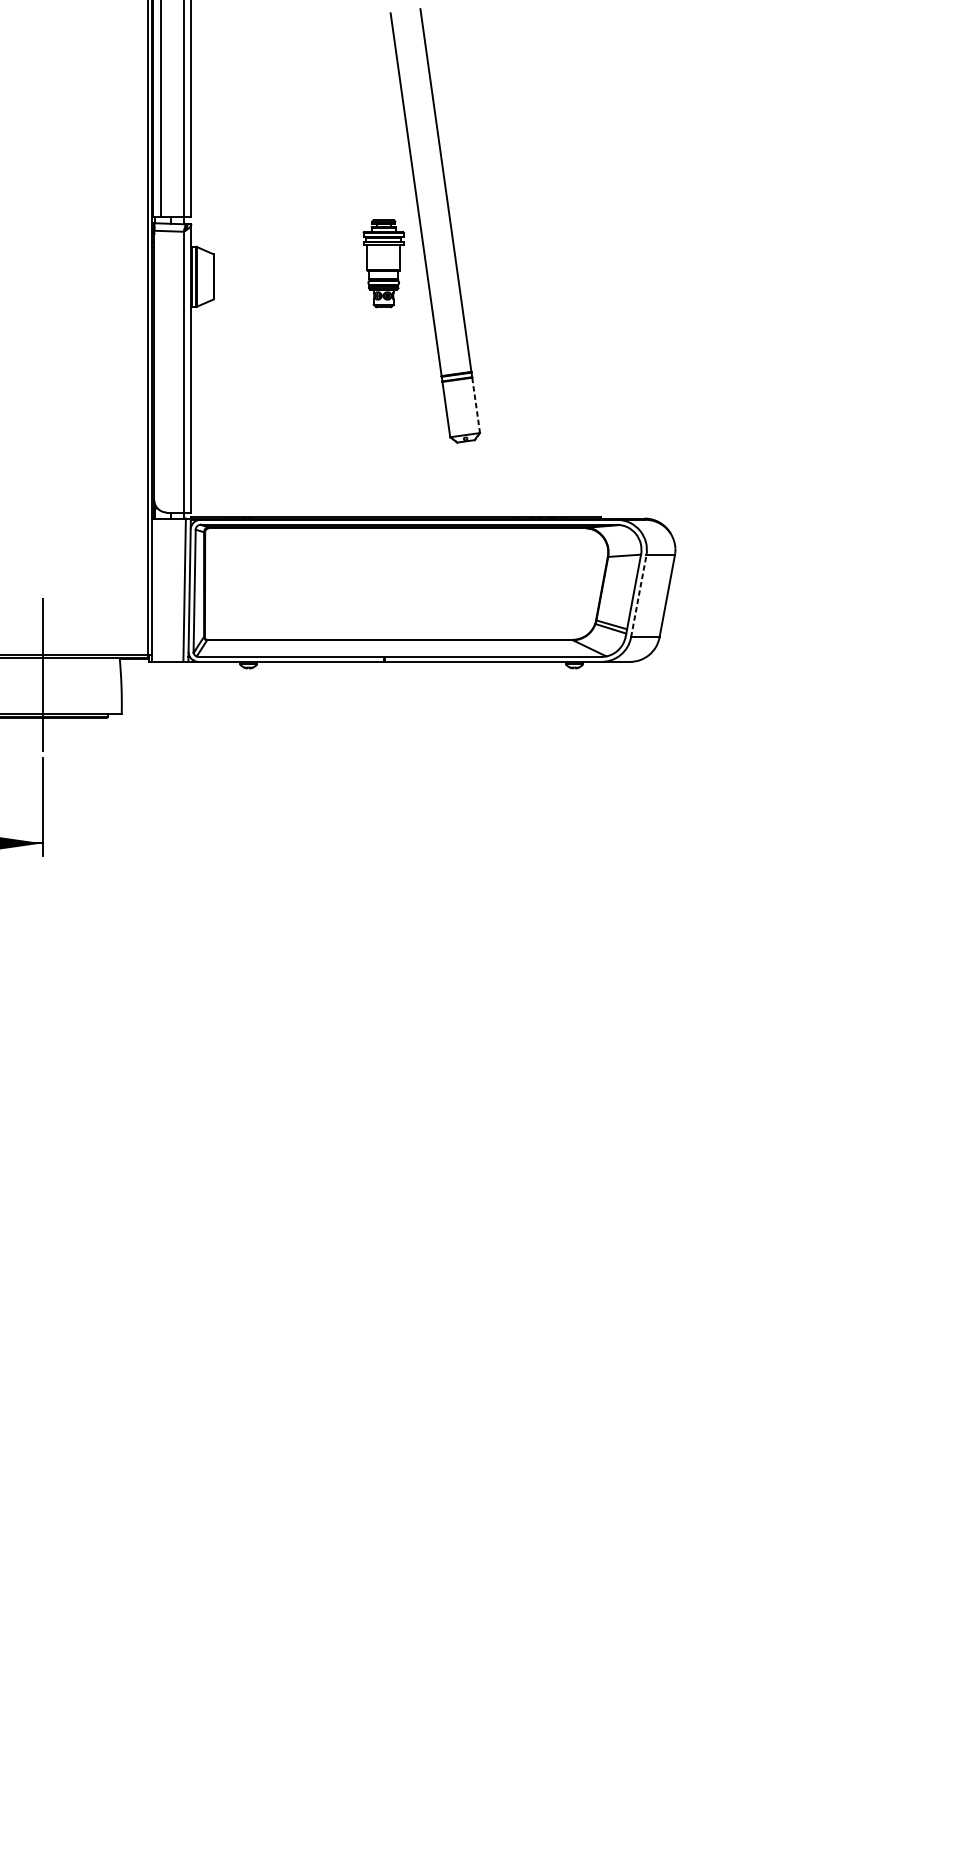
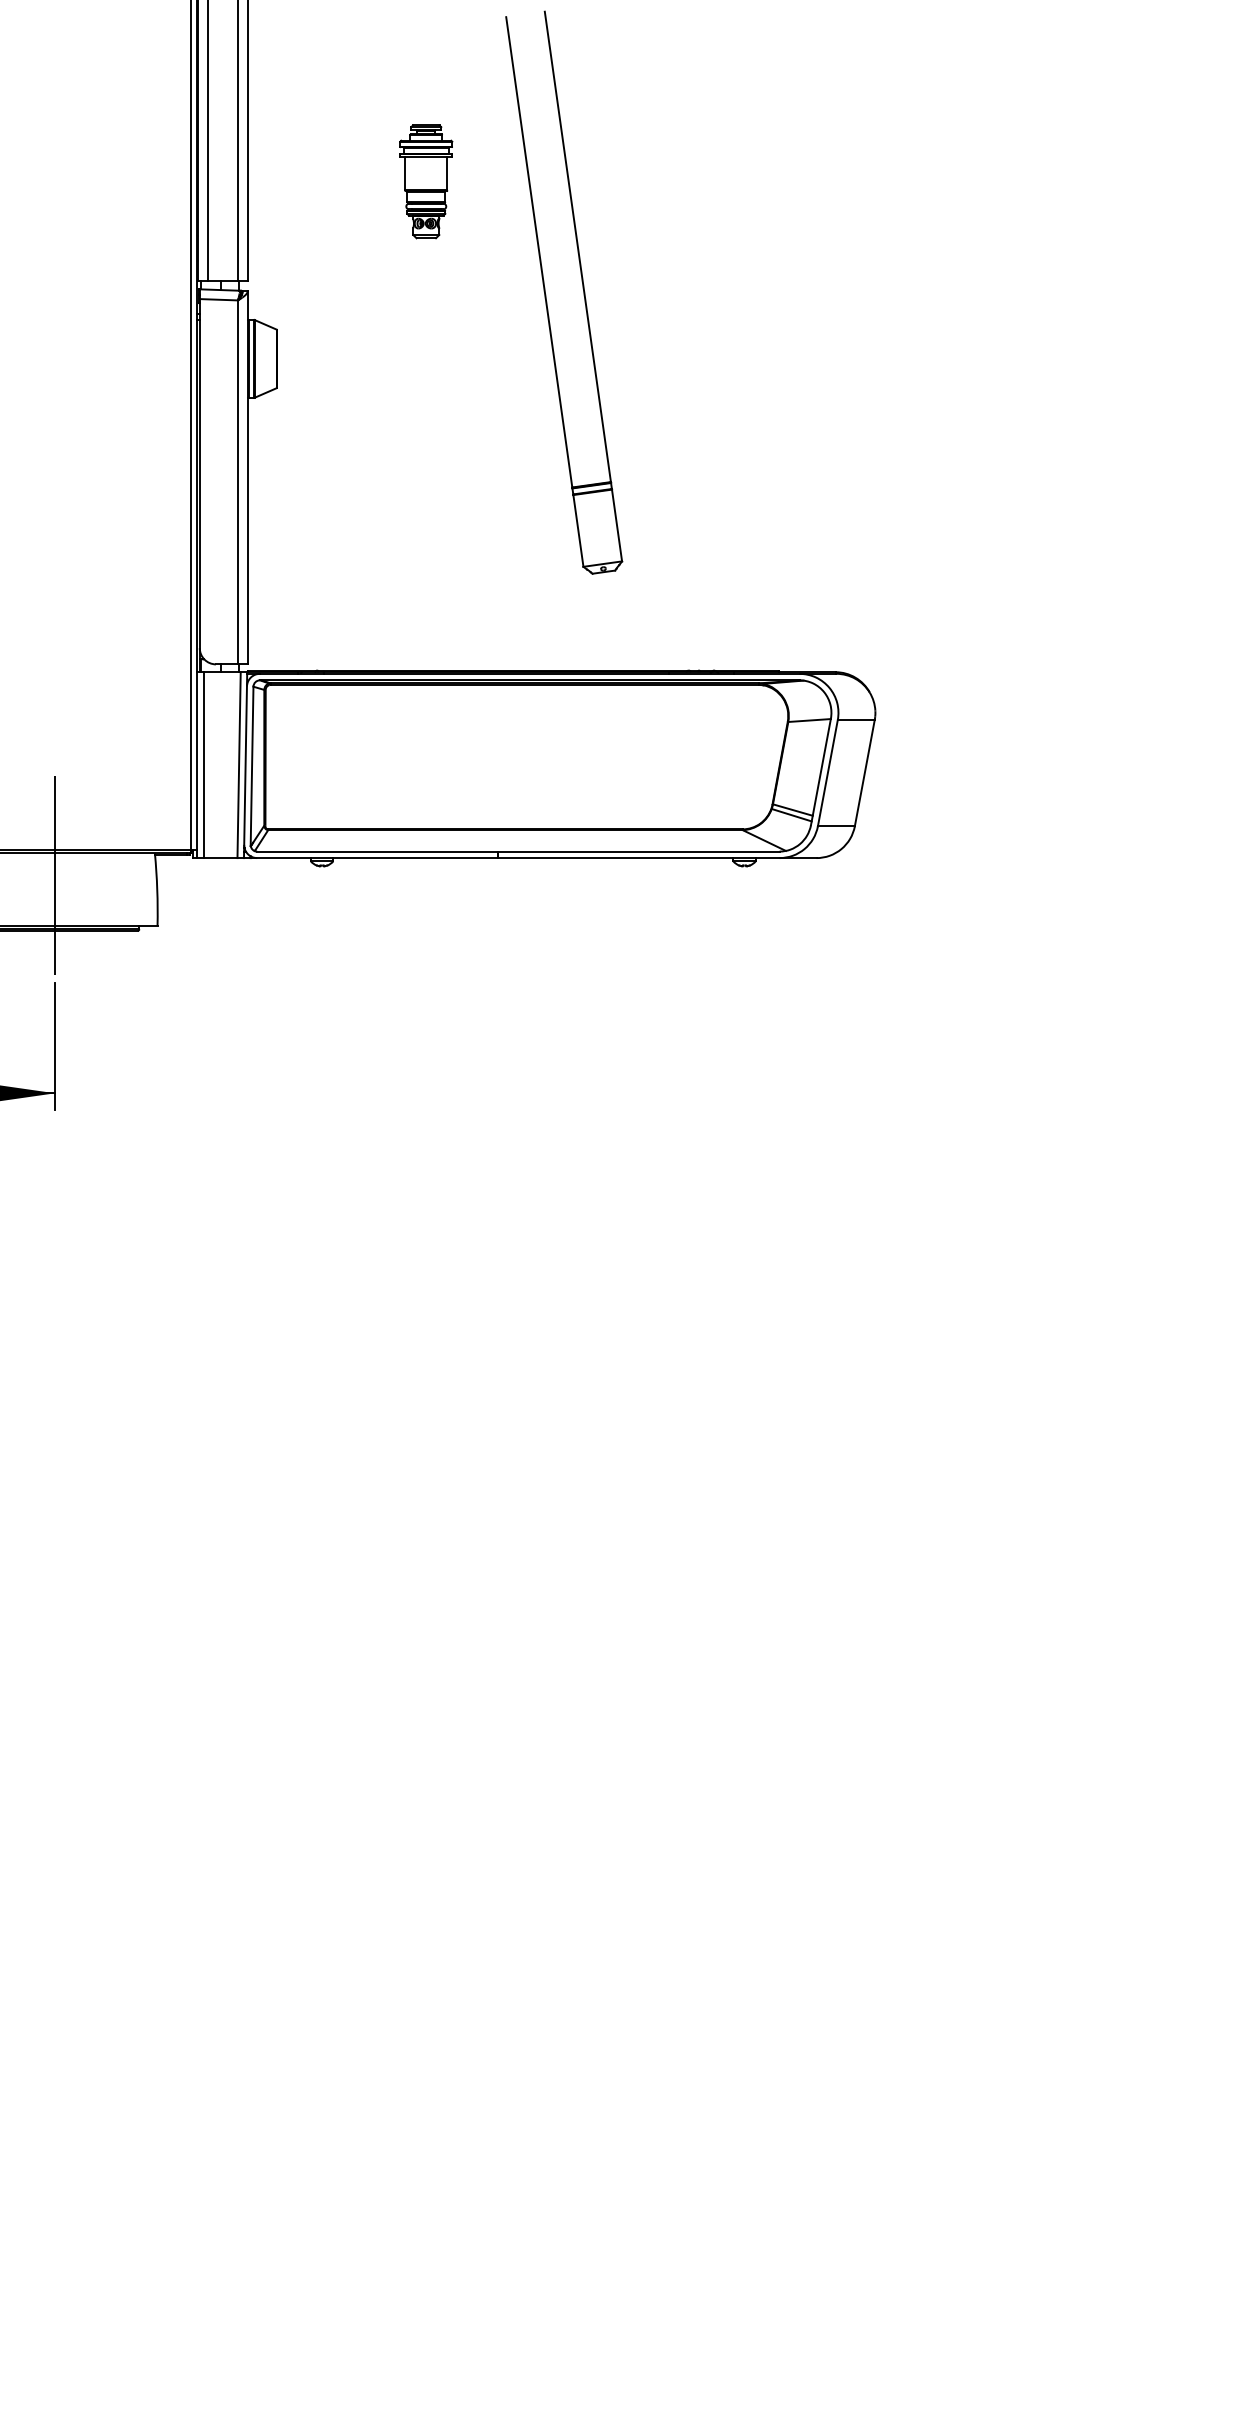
part: (383, 263) -> (426, 181), moved
line: (476, 406) -> (617, 526), dashed -> solid
line: (157, 590) -> (203, 765), added
line: (638, 595) -> (827, 772), dashed -> solid

